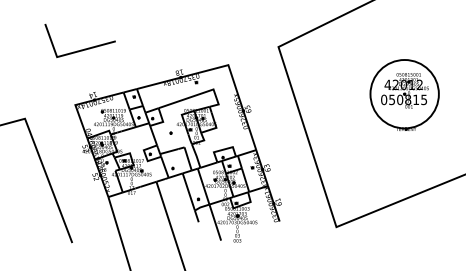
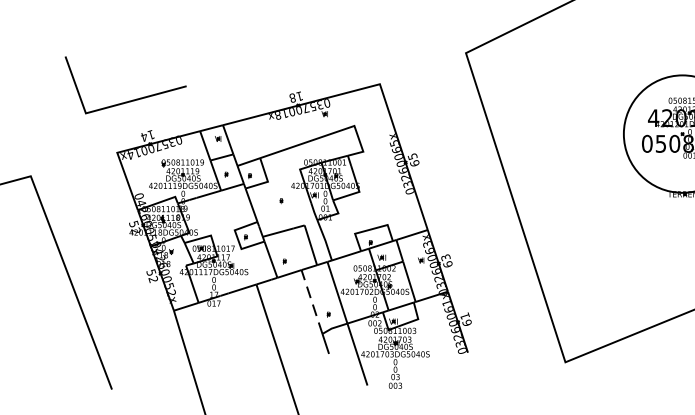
line: (80, 49) -> (126, 100), moved
line: (188, 192) -> (311, 302), solid -> dashed

